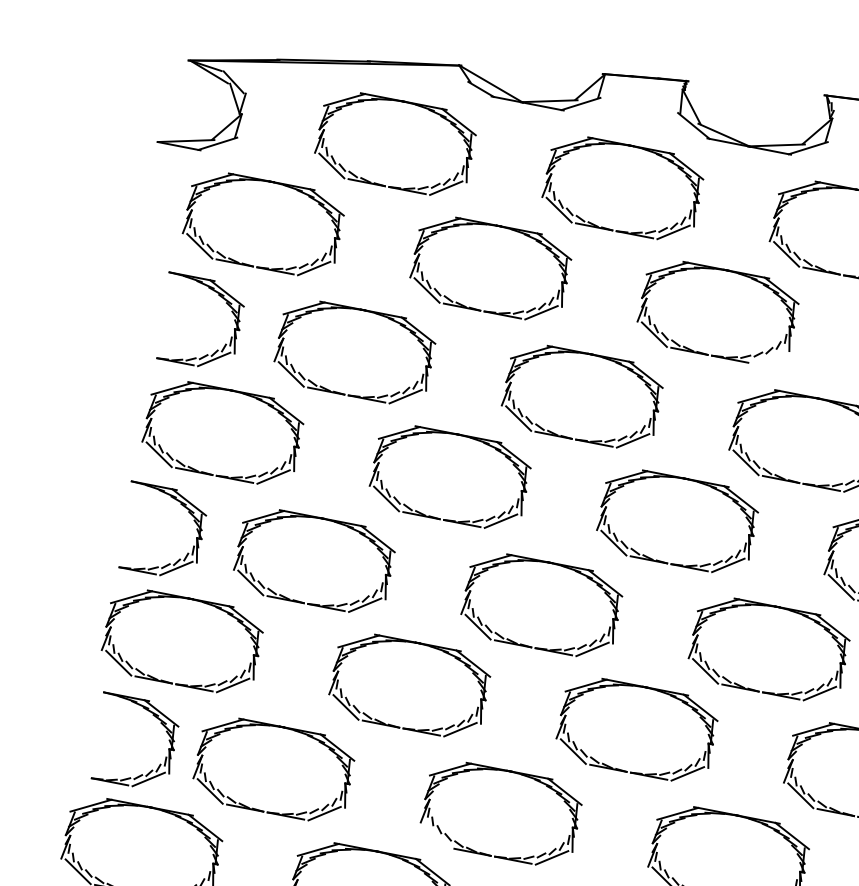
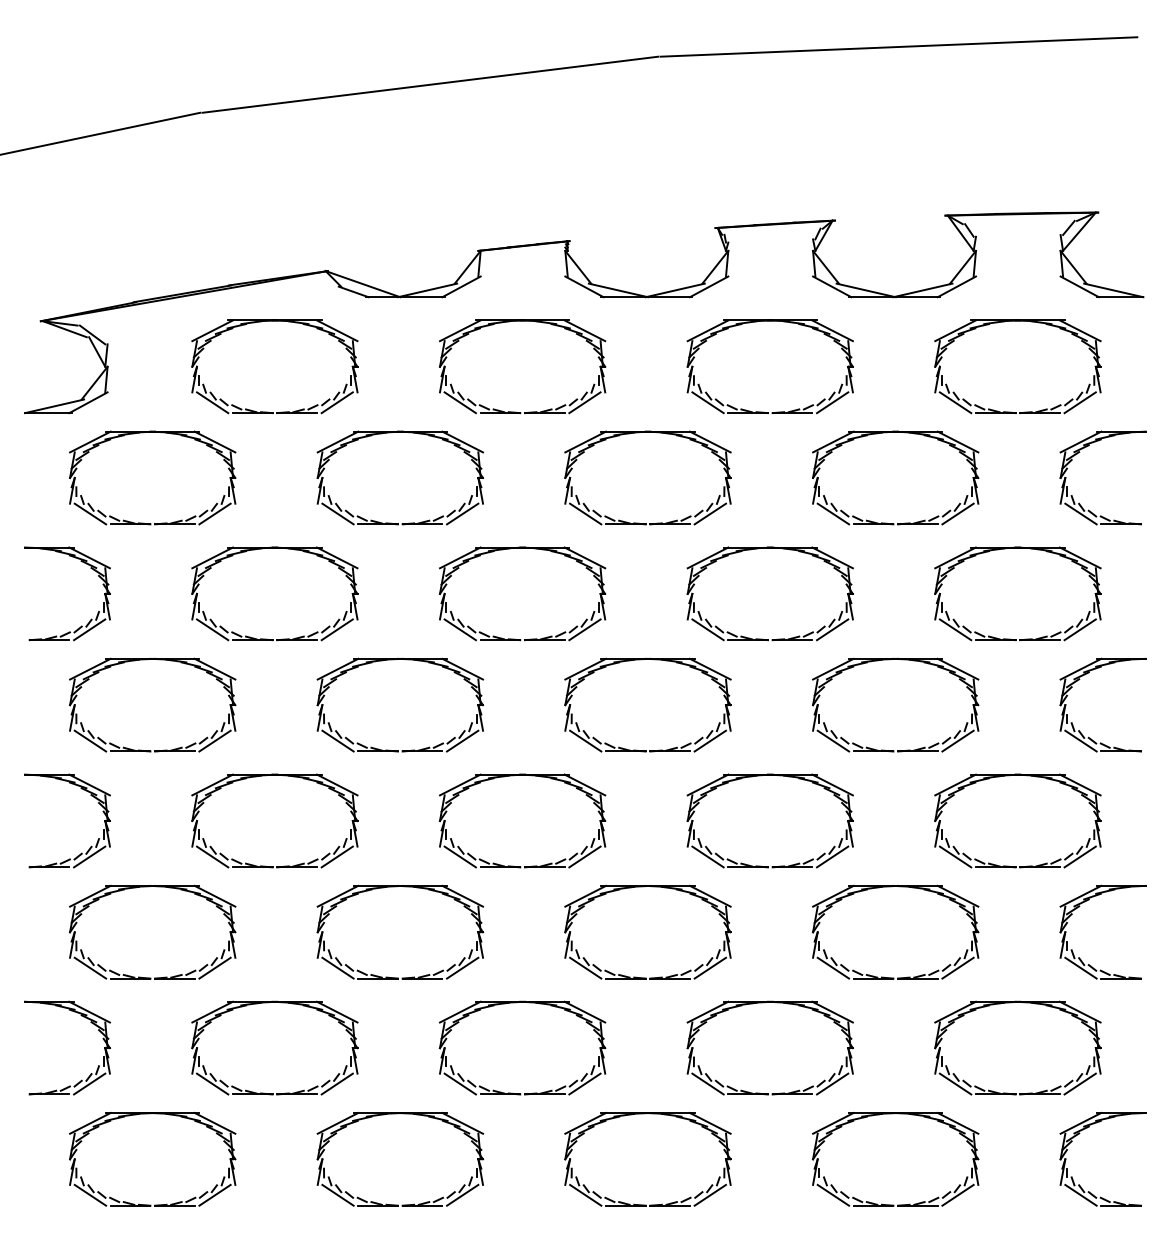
part: (226, 304) -> (91, 569), moved
line: (769, 356) -> (710, 513), added
part: (188, 513) -> (91, 796), moved
part: (161, 724) -> (91, 1023), moved
line: (436, 834) -> (459, 1083), added

